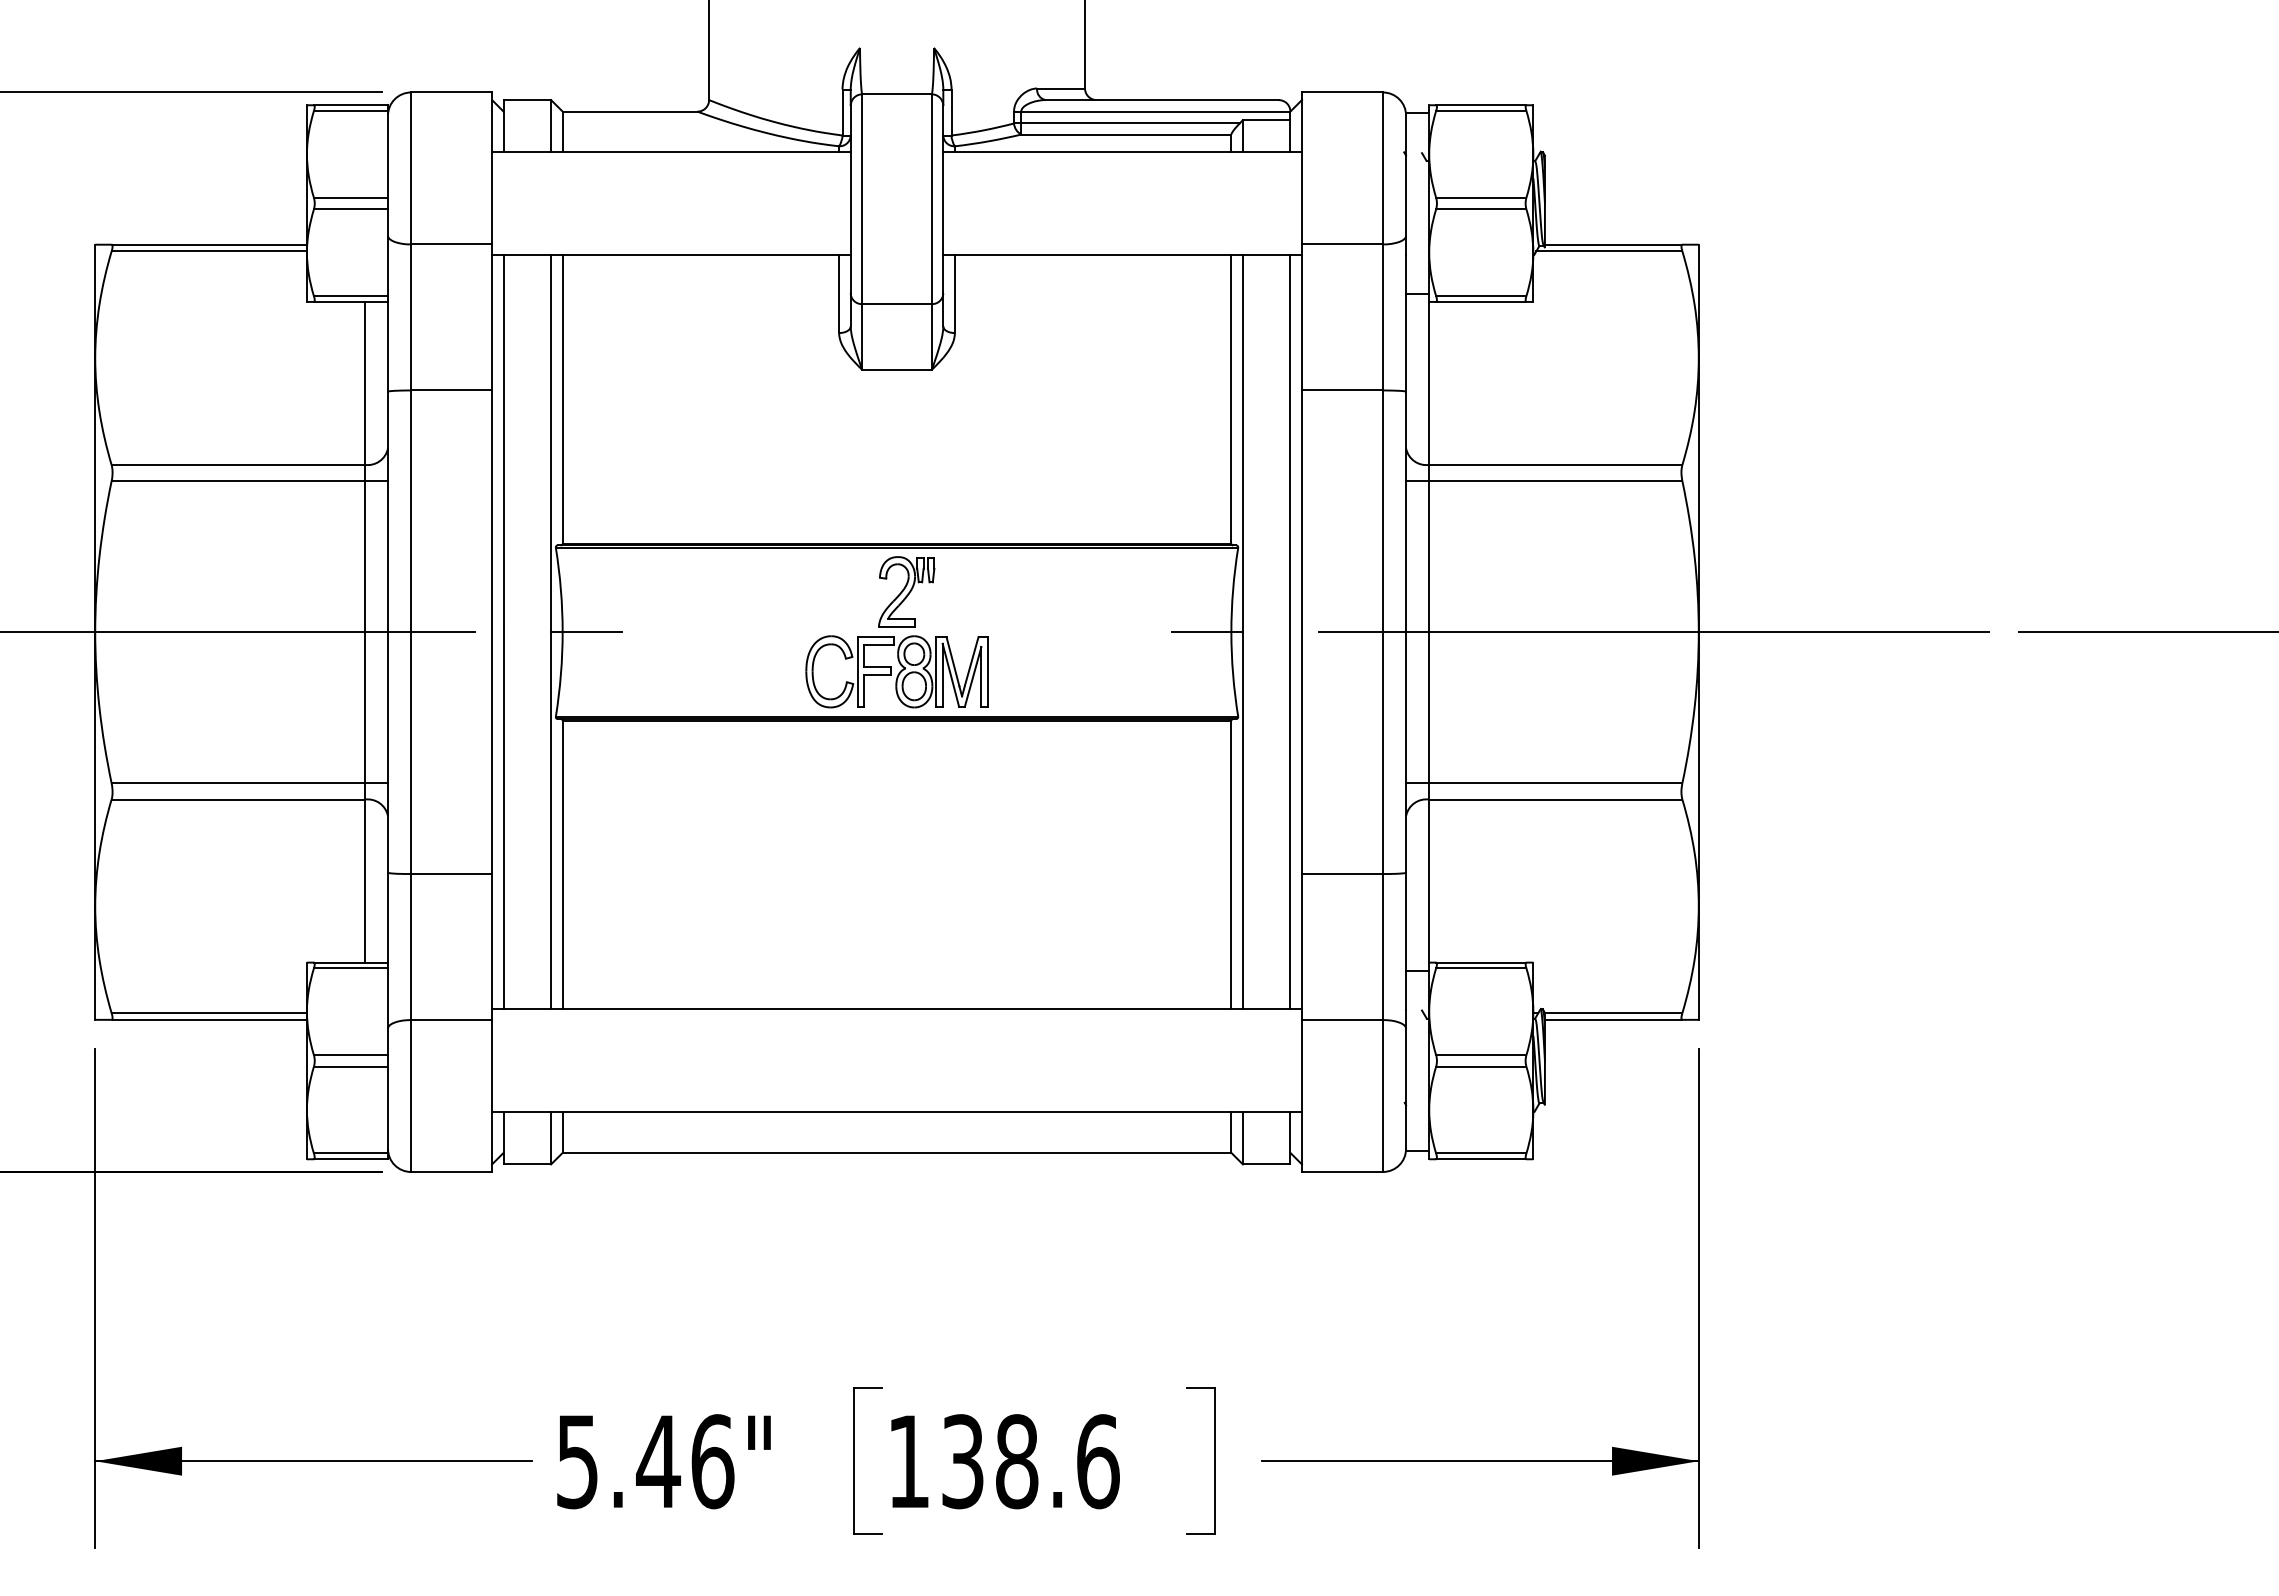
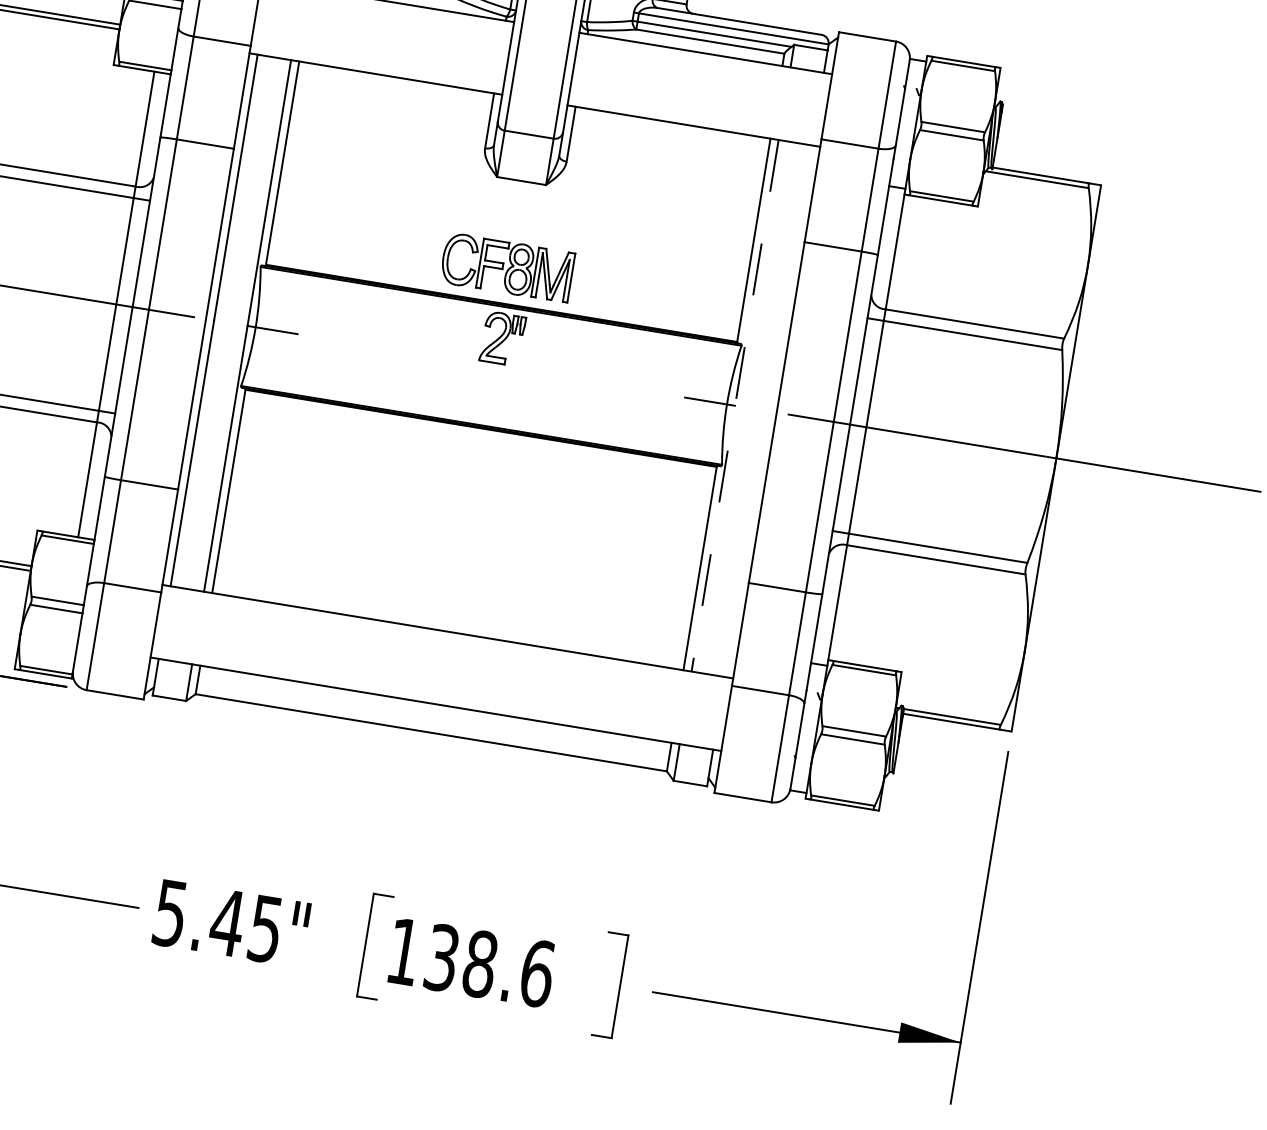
line: (1242, 632) -> (734, 405), solid -> dashed
line: (1290, 632) -> (768, 411), removed
part: (896, 671) -> (507, 267), moved
text: (712, 1461) -> (265, 928), 5.46" -> 5.45"

